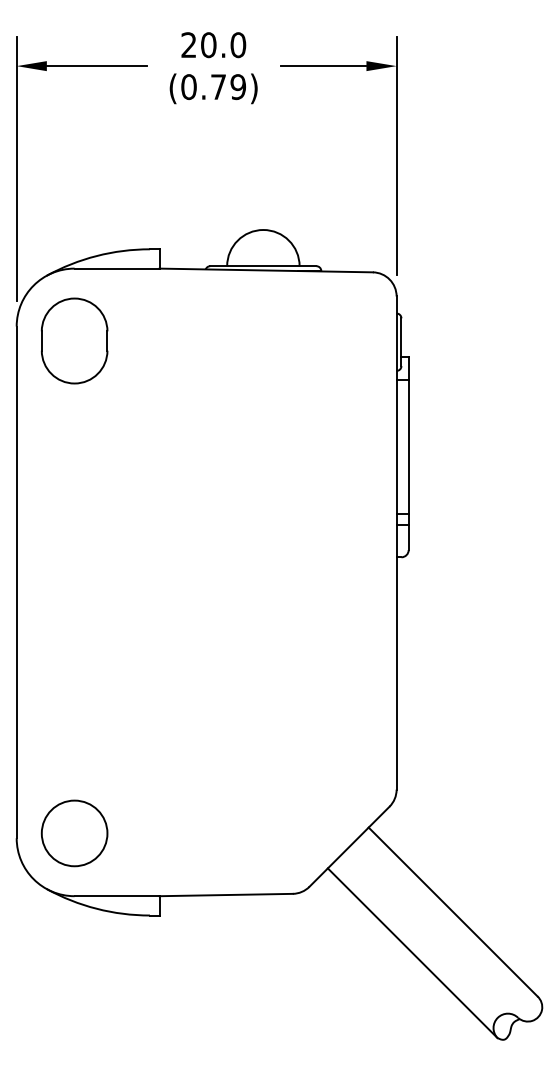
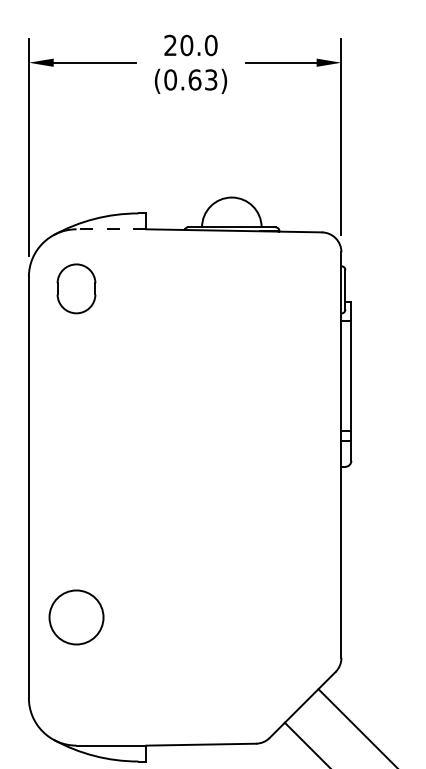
text: (228, 87) -> (203, 80), (0.79) -> (0.63)
line: (116, 268) -> (110, 229), solid -> dashed
part: (74, 340) -> (76, 288), size x0.7
circle: (74, 833) -> (76, 617), moved

